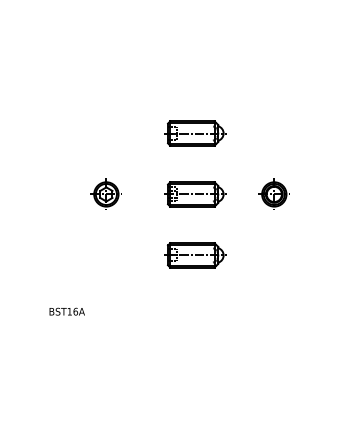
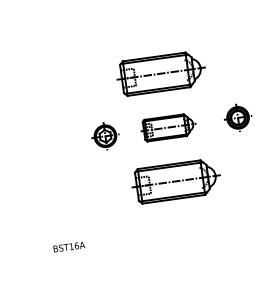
part: (195, 133) -> (160, 73), size x1.6
part: (105, 193) -> (104, 135), moved
part: (195, 255) -> (175, 181), size x1.6

